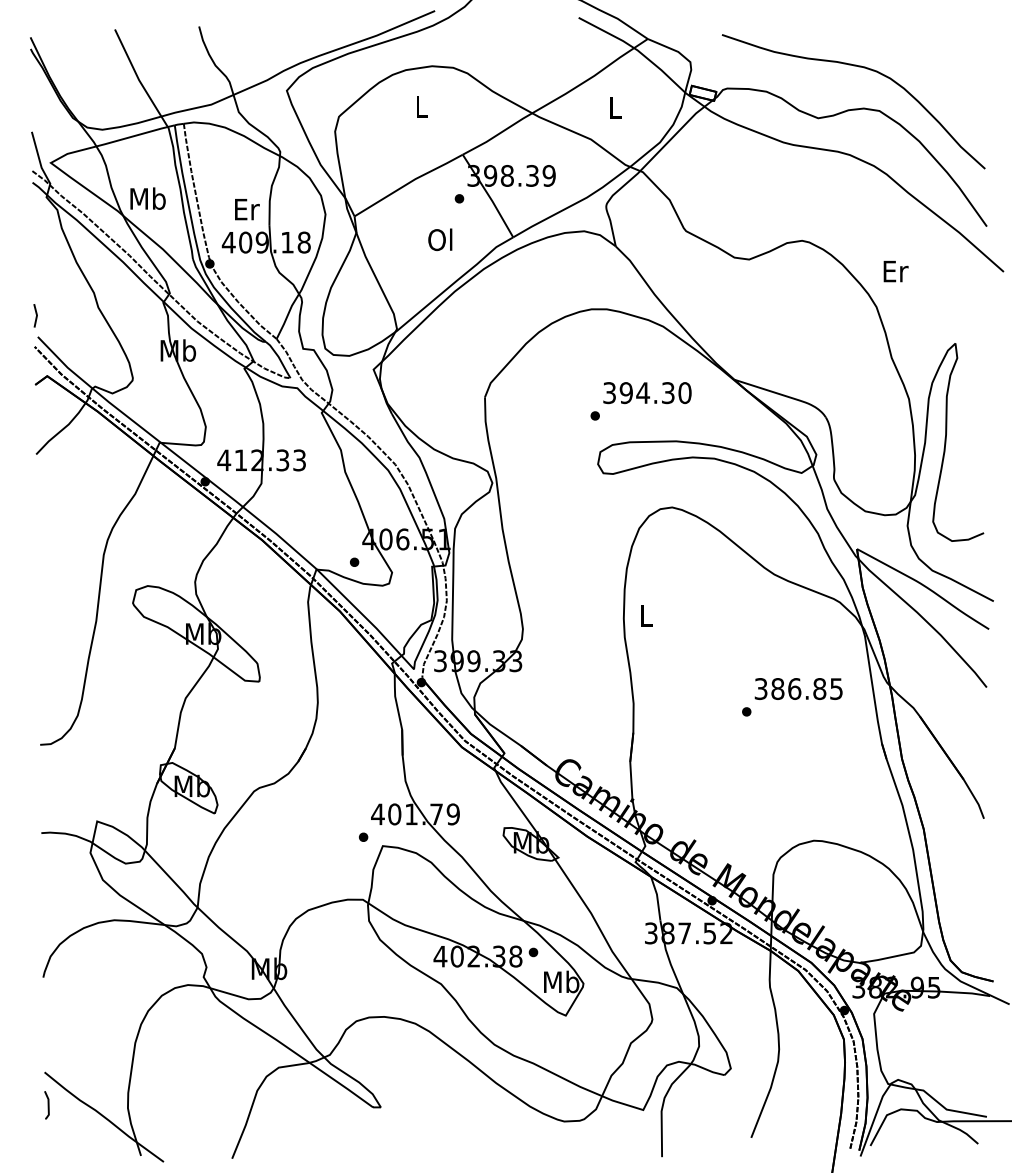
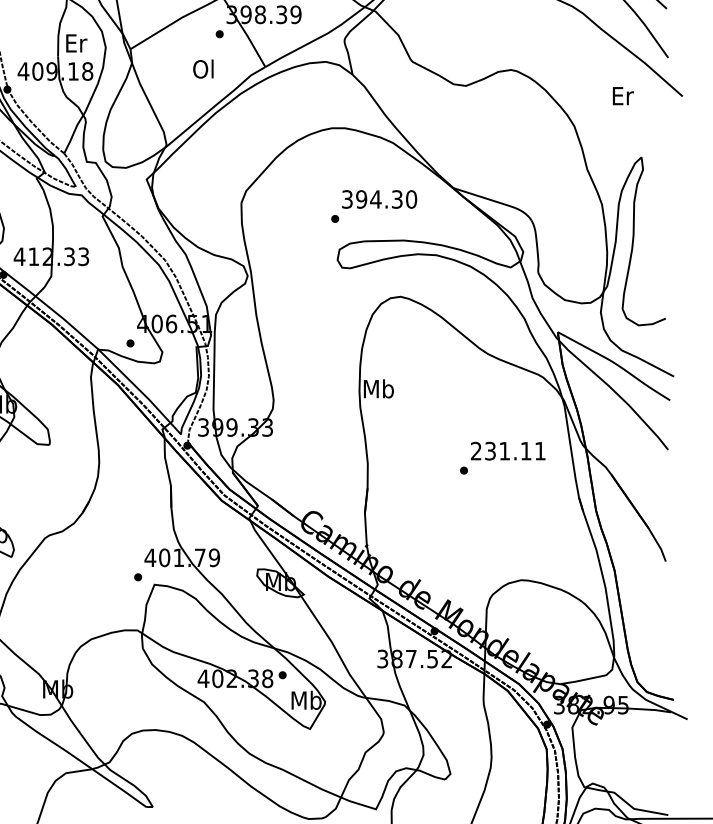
text: (247, 209) -> (76, 43), moved
text: (895, 271) -> (622, 96), moved
text: (646, 615) -> (378, 388), L -> Mb
text: (798, 689) -> (508, 451), 386.85 -> 231.11

